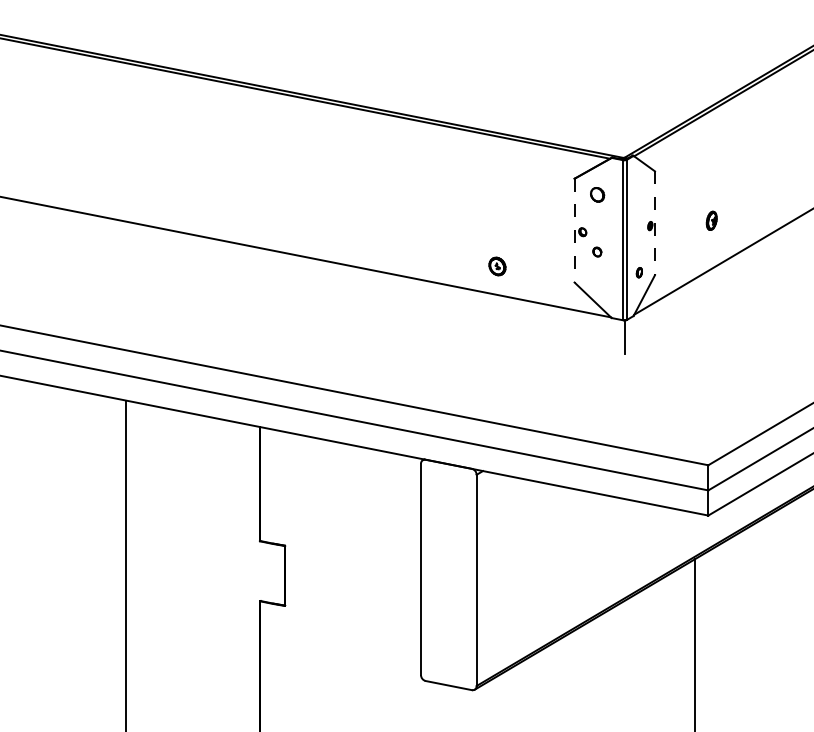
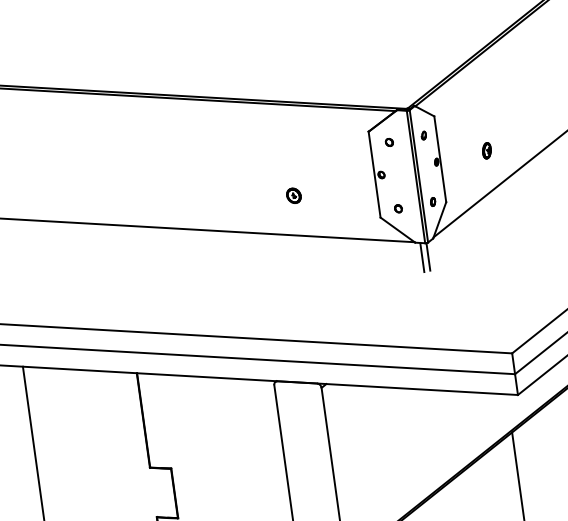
part: (638, 191) -> (422, 134), added
part: (597, 194) -> (389, 142), size x0.62
line: (655, 223) -> (440, 159), dashed -> solid
line: (574, 230) -> (374, 174), dashed -> solid
part: (597, 251) -> (398, 208), moved
part: (497, 266) -> (293, 195), moved
line: (617, 336) -> (422, 257), added

